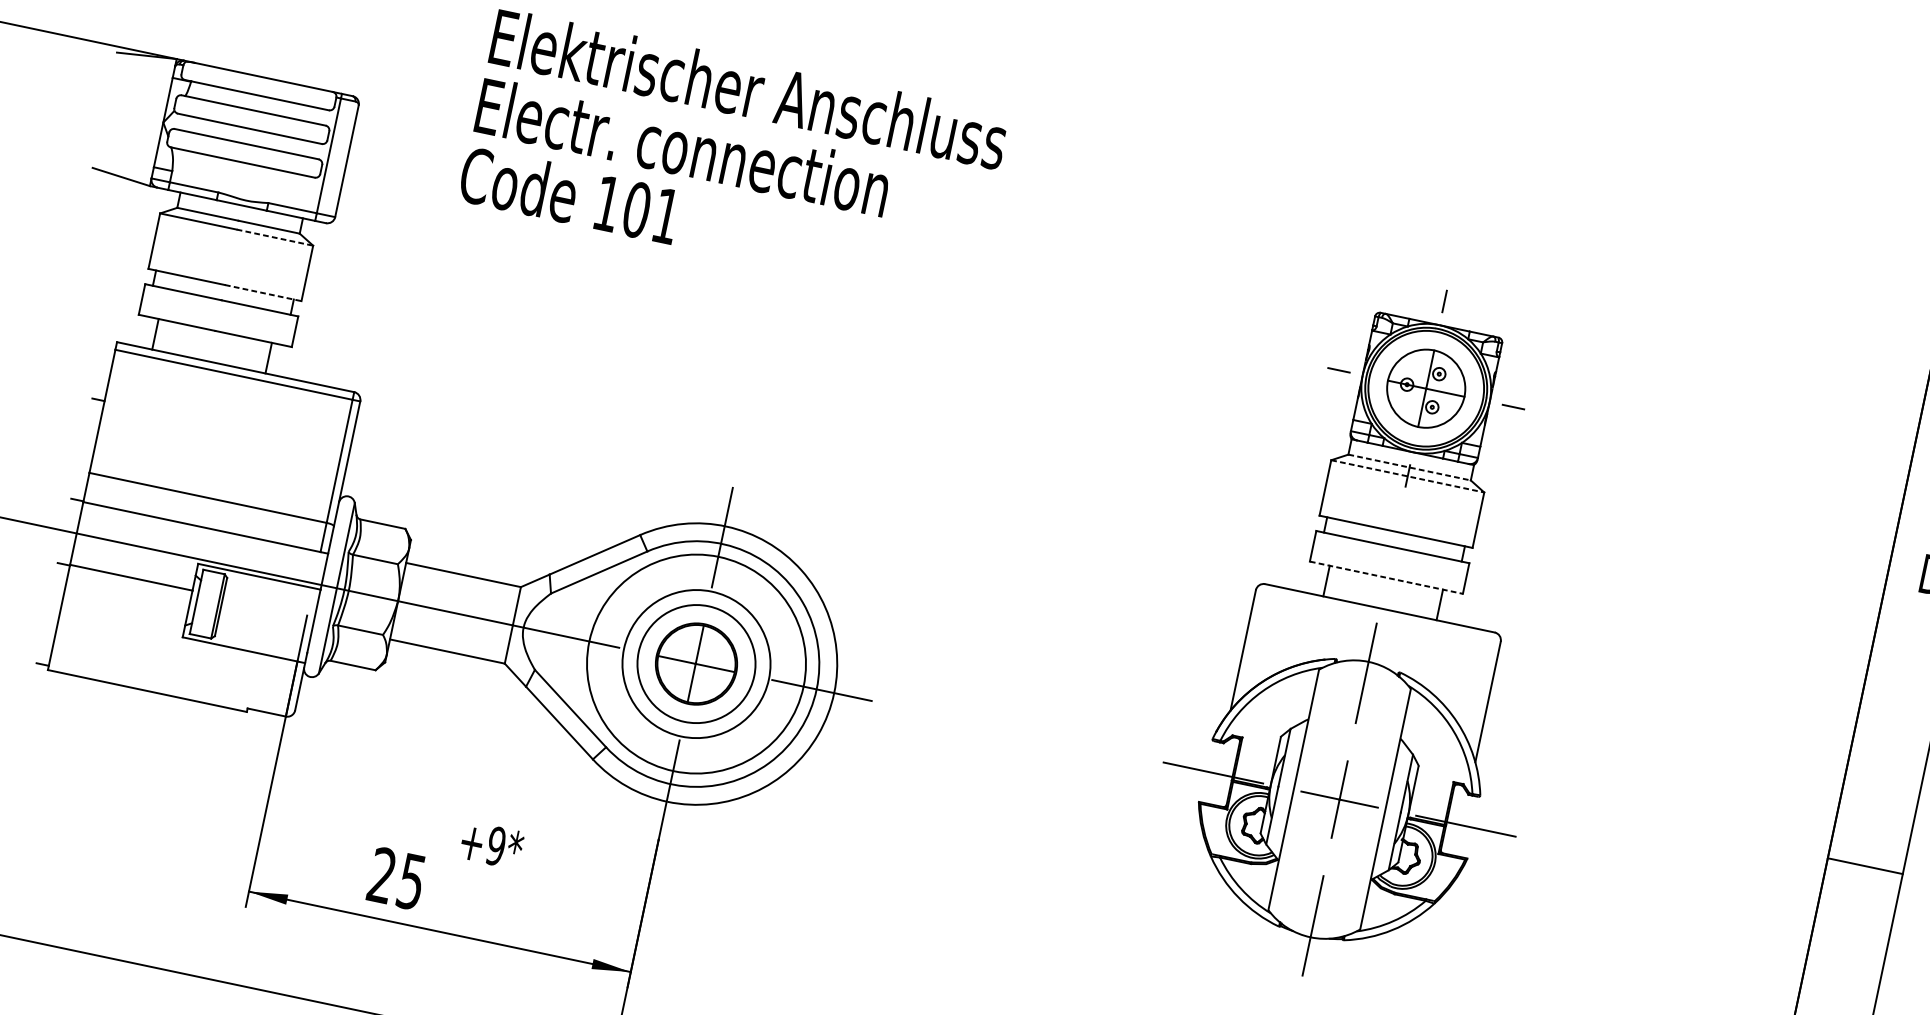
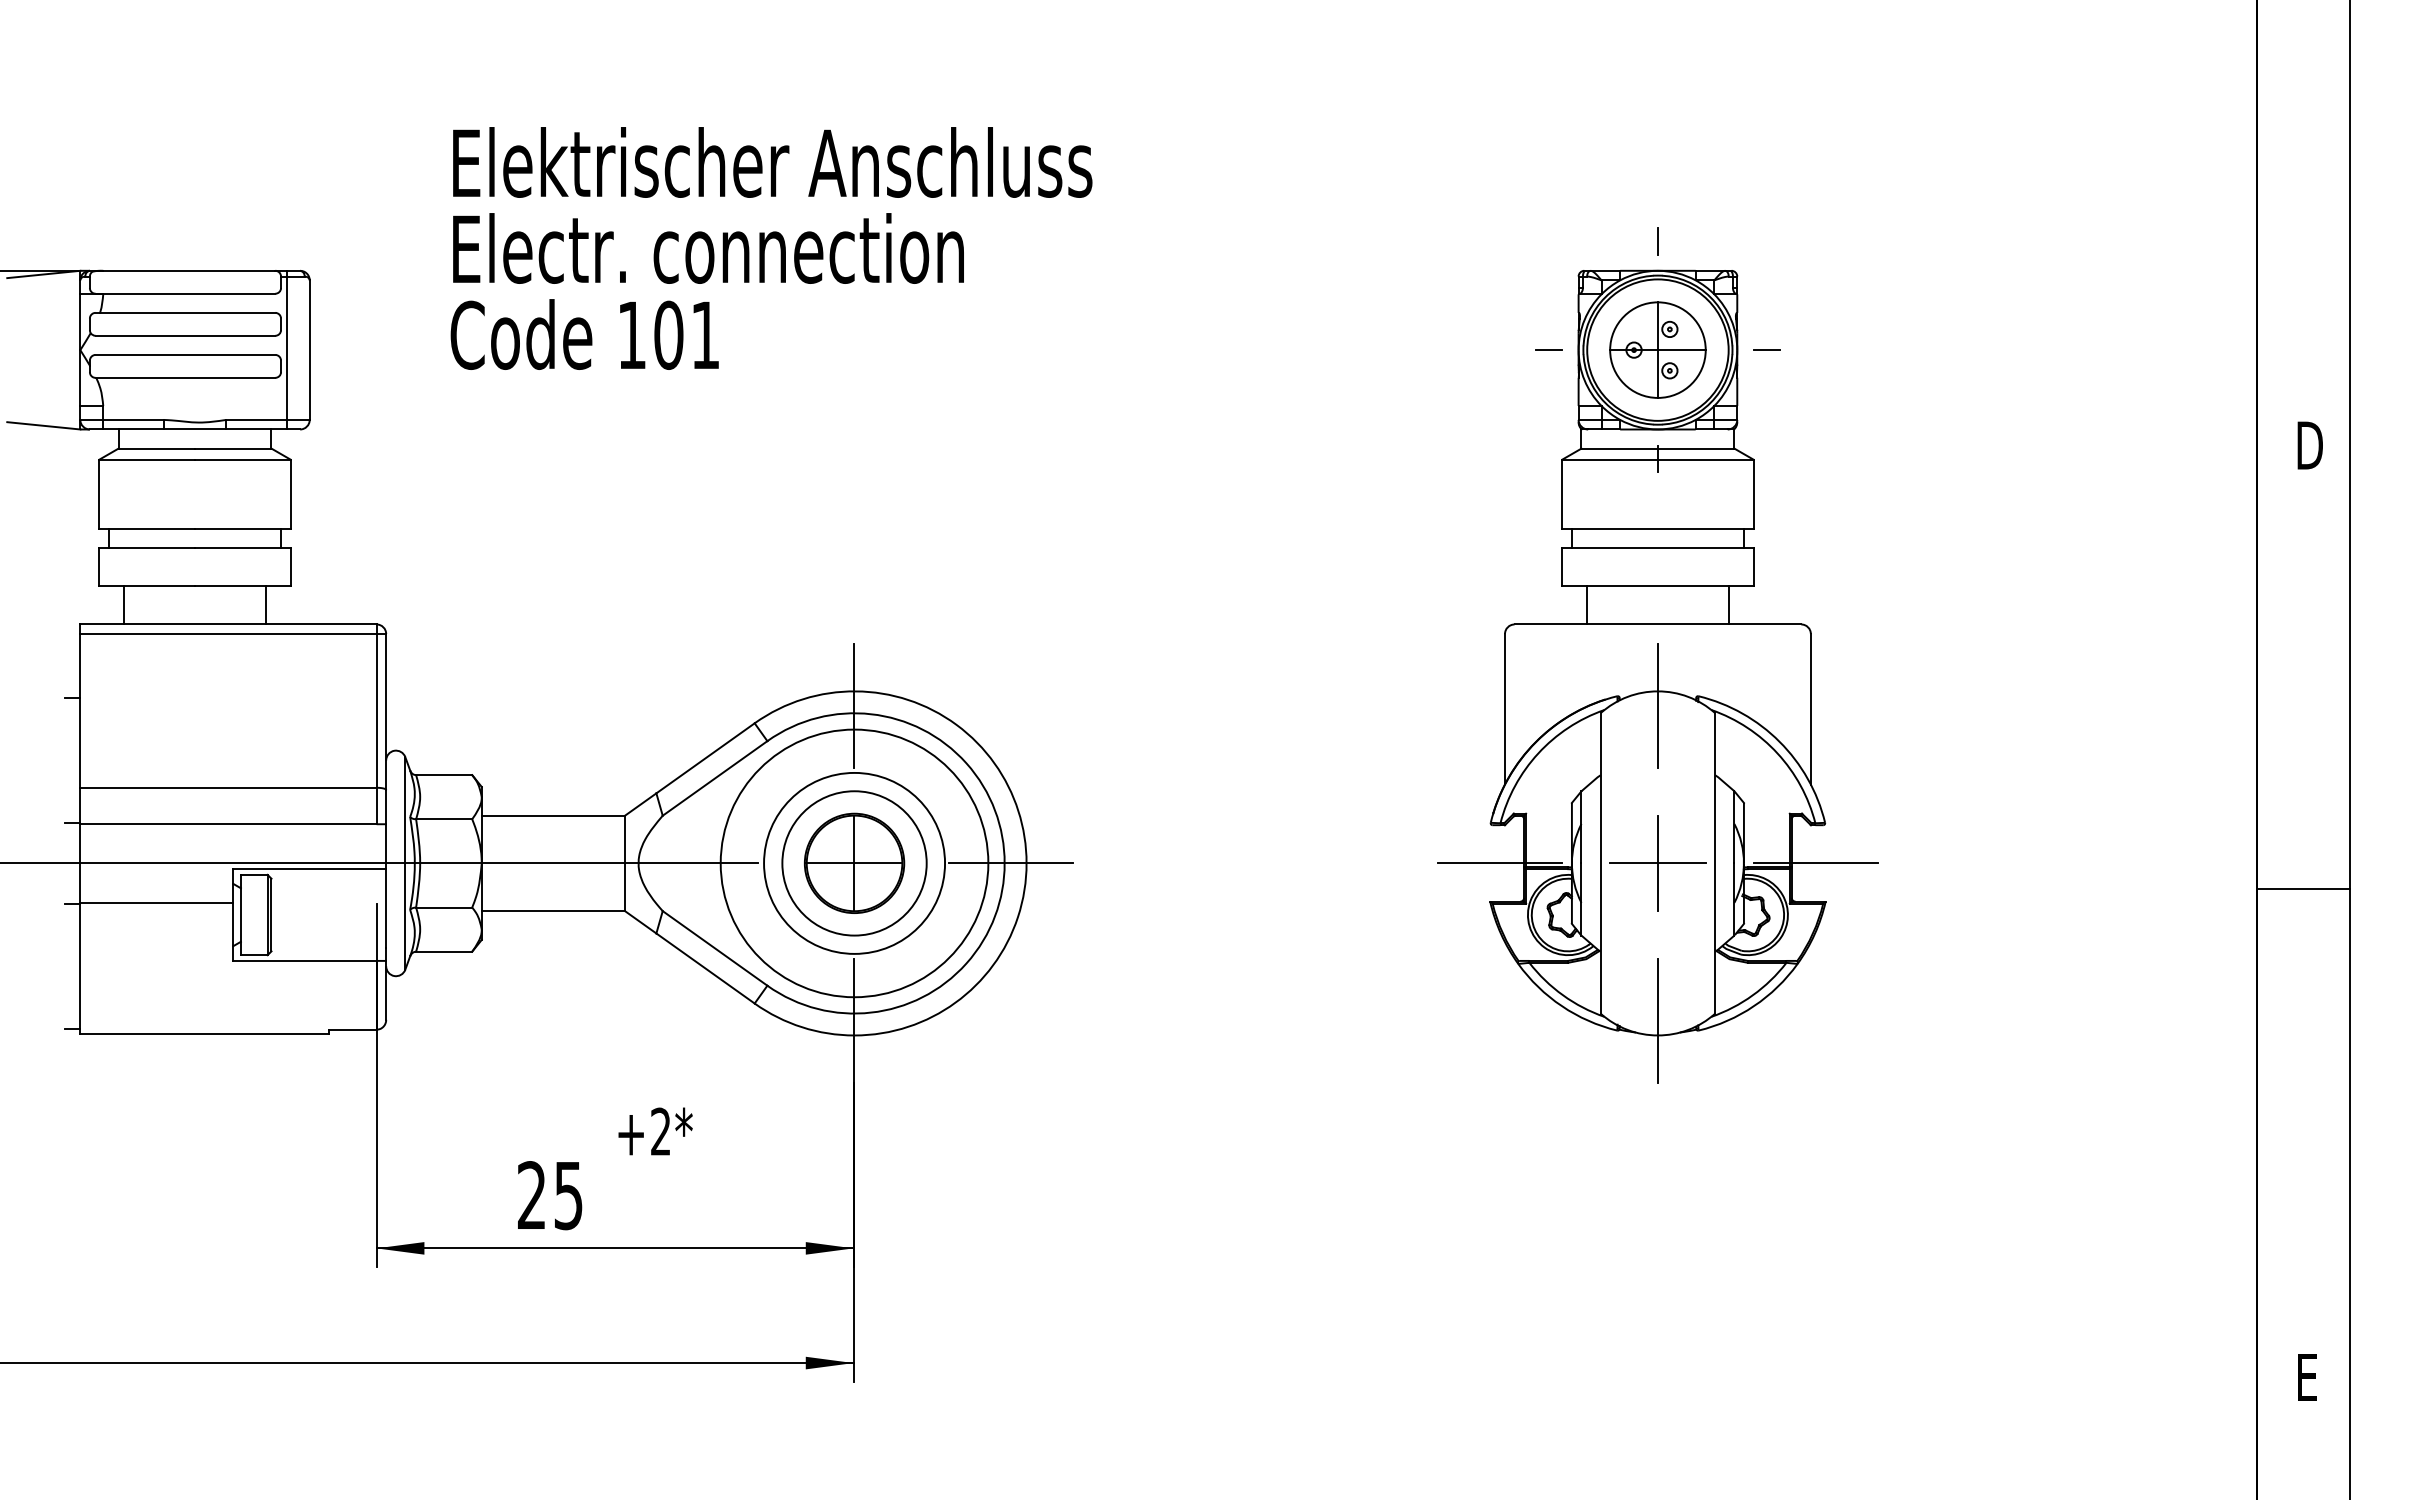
line: (274, 237) -> (242, 459), dashed -> solid
line: (263, 292) -> (242, 528), dashed -> solid
line: (1410, 467) -> (1658, 448), dashed -> solid
line: (1407, 476) -> (1657, 459), dashed -> solid
line: (1386, 577) -> (1657, 586), dashed -> solid
text: (495, 845) -> (660, 1131), +9* -> +2*
line: (1865, 866) -> (2303, 888), moved

